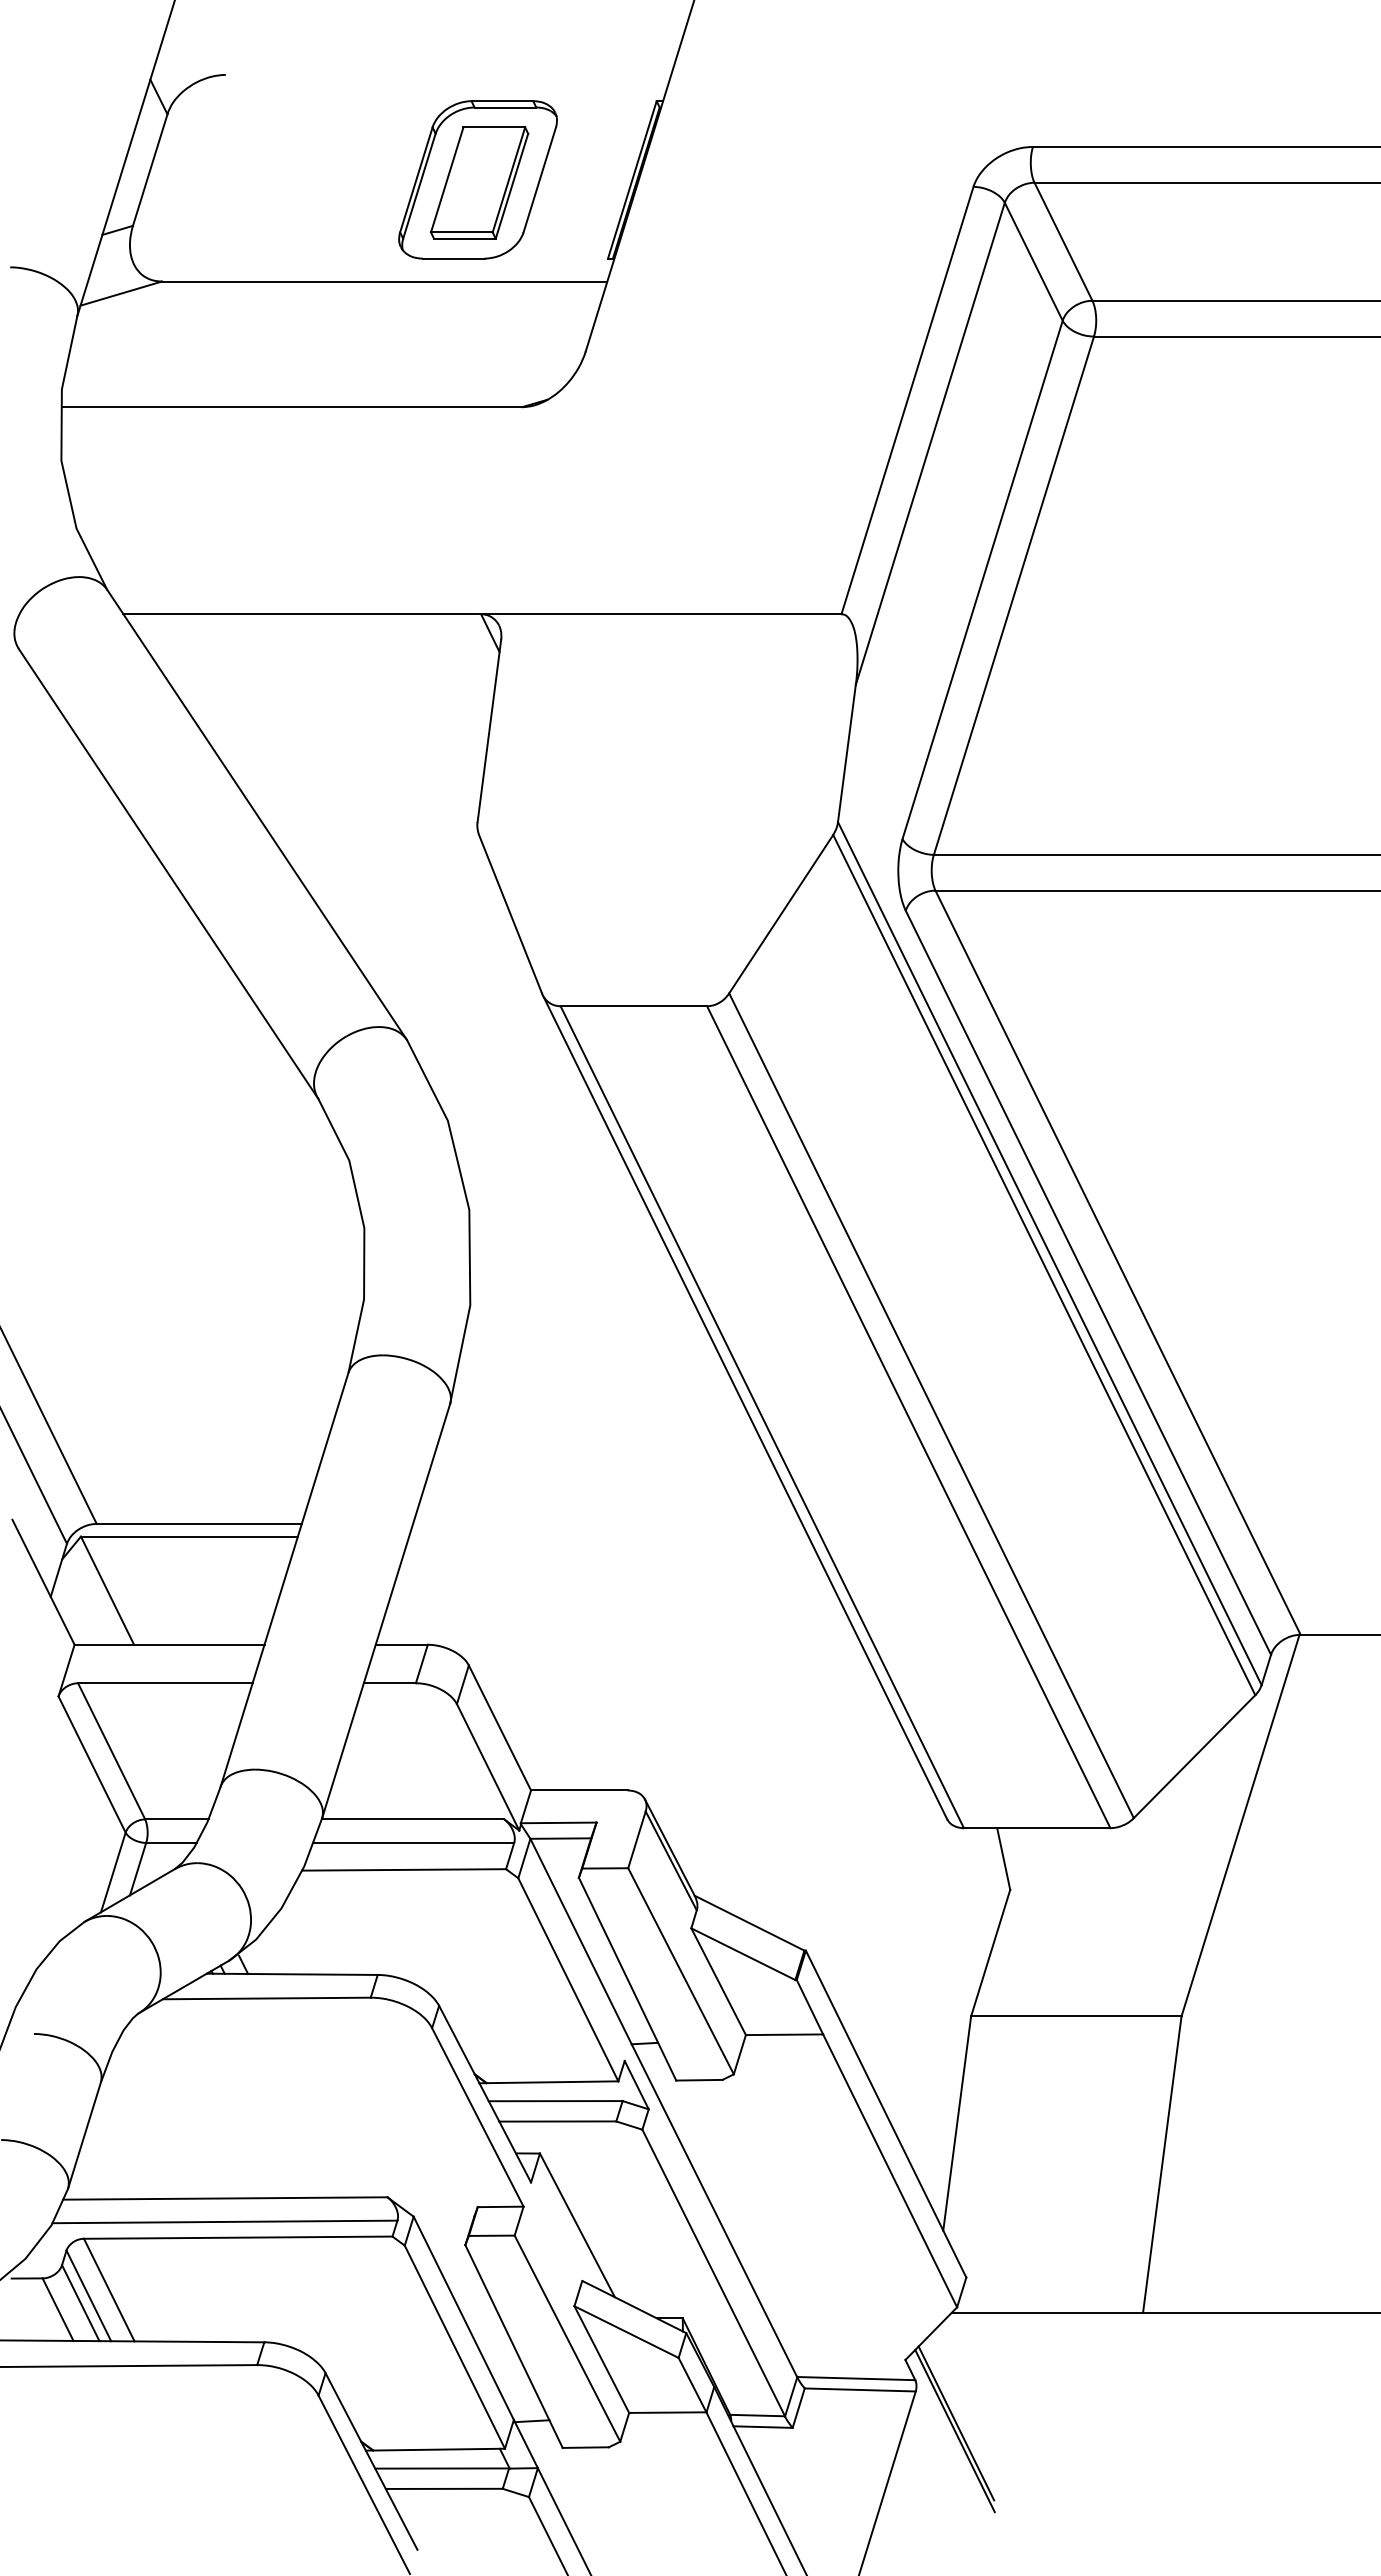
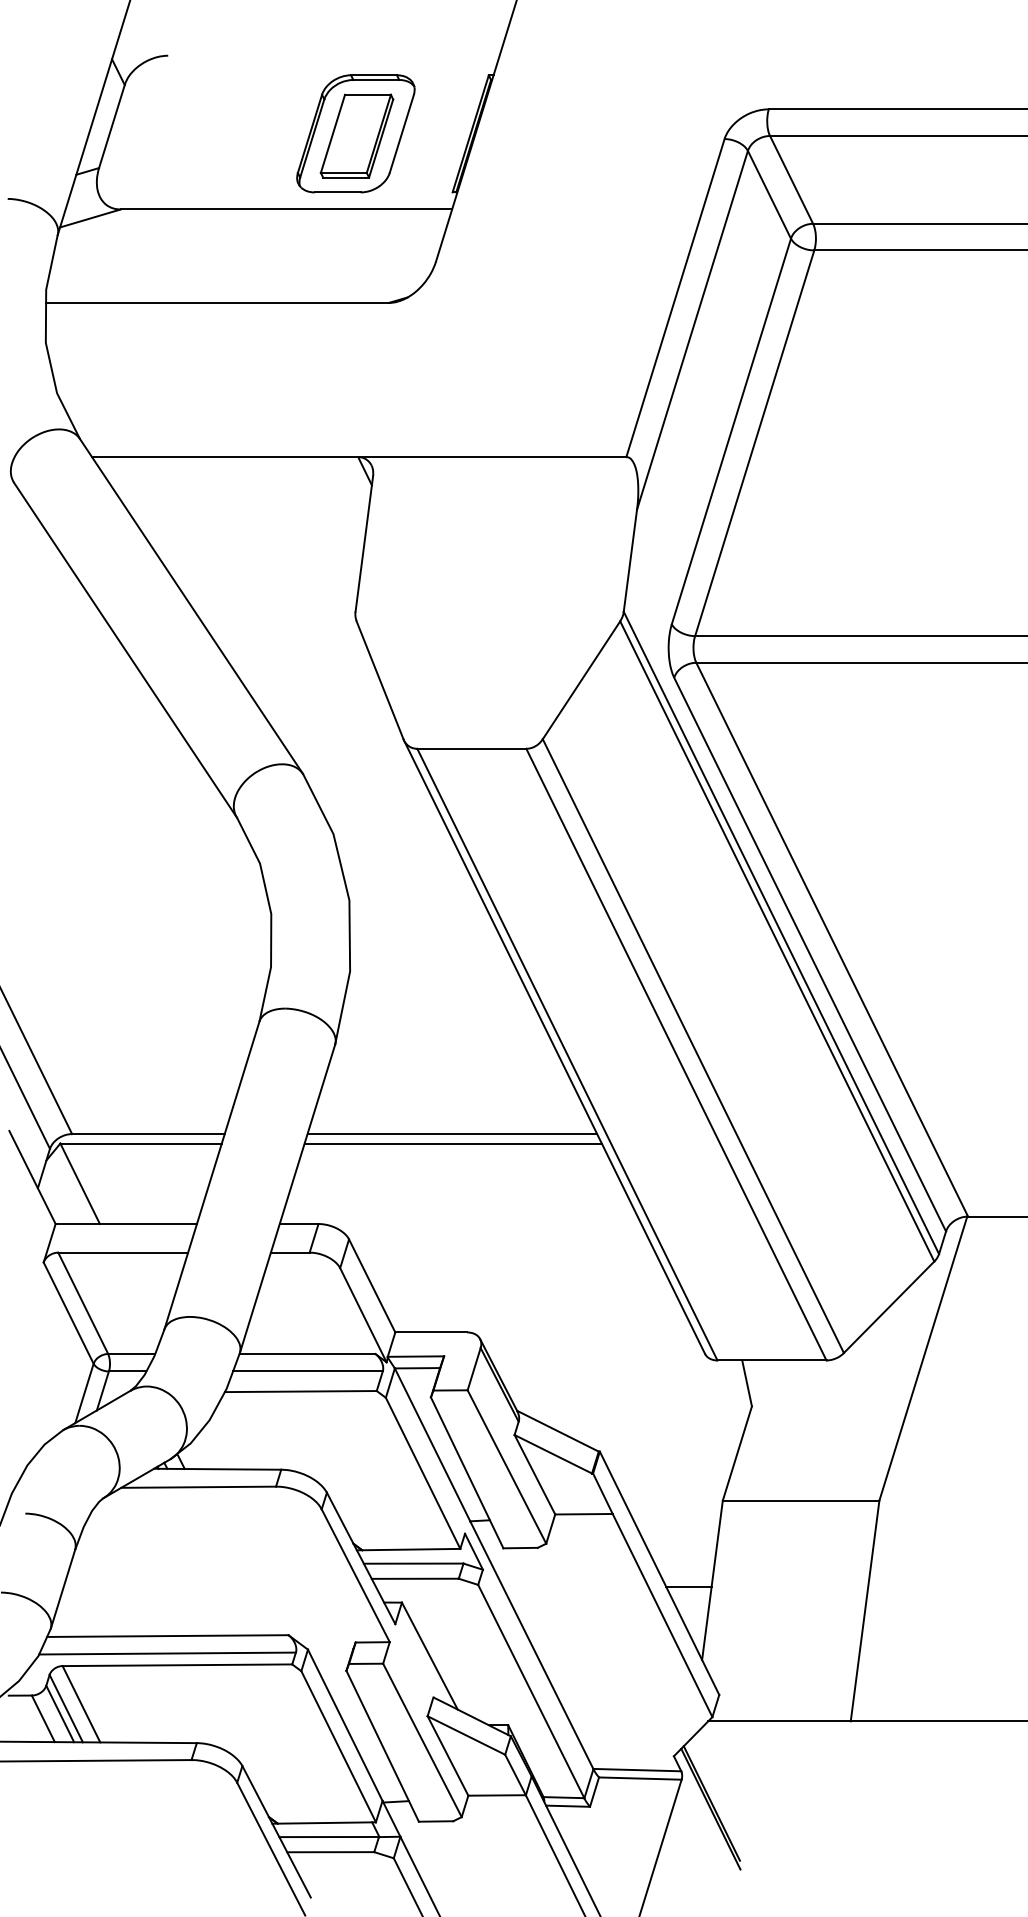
line: (607, 1523) -> (452, 1133), added
line: (608, 1536) -> (452, 1143), added
line: (925, 2132) -> (688, 1586), added

